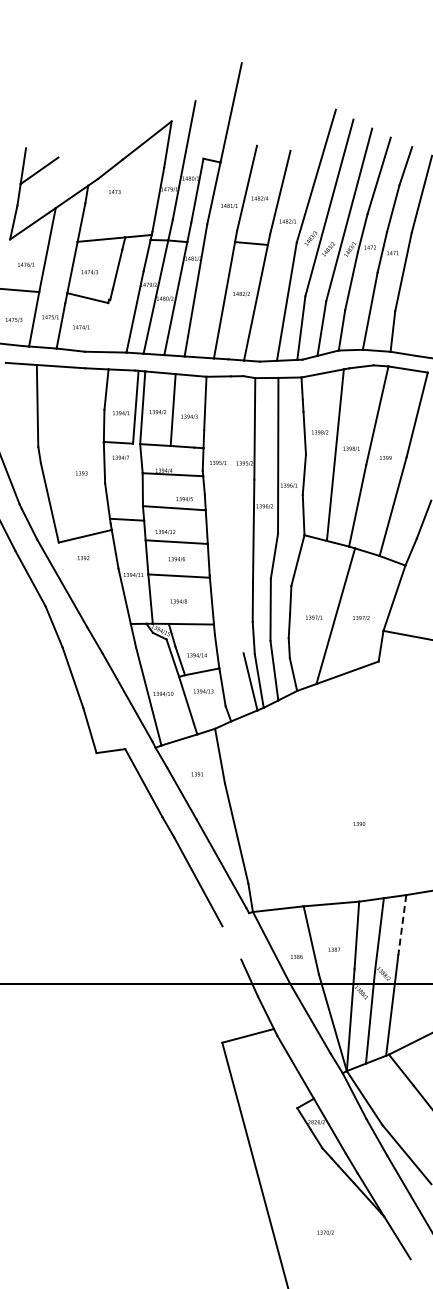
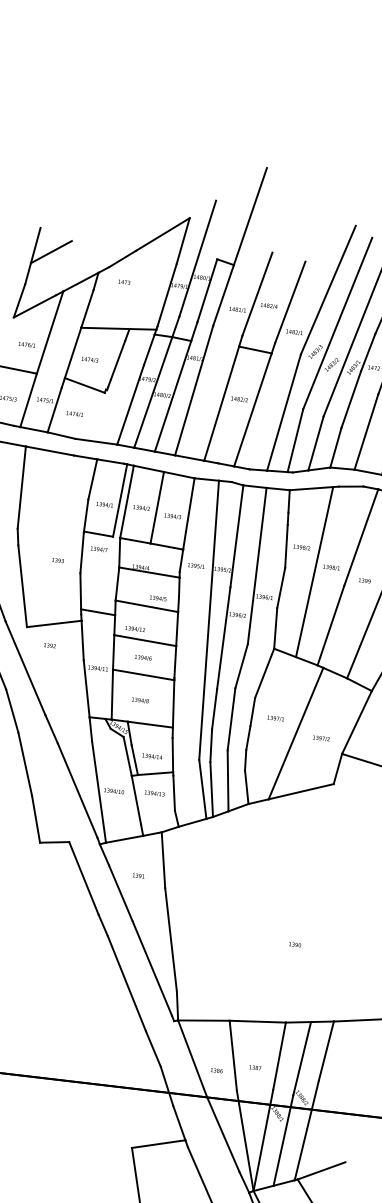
line: (236, 514) -> (208, 619), added
text: (314, 617) -> (276, 718), moved
line: (402, 925) -> (326, 1051), dashed -> solid
line: (231, 942) -> (153, 1048), added

